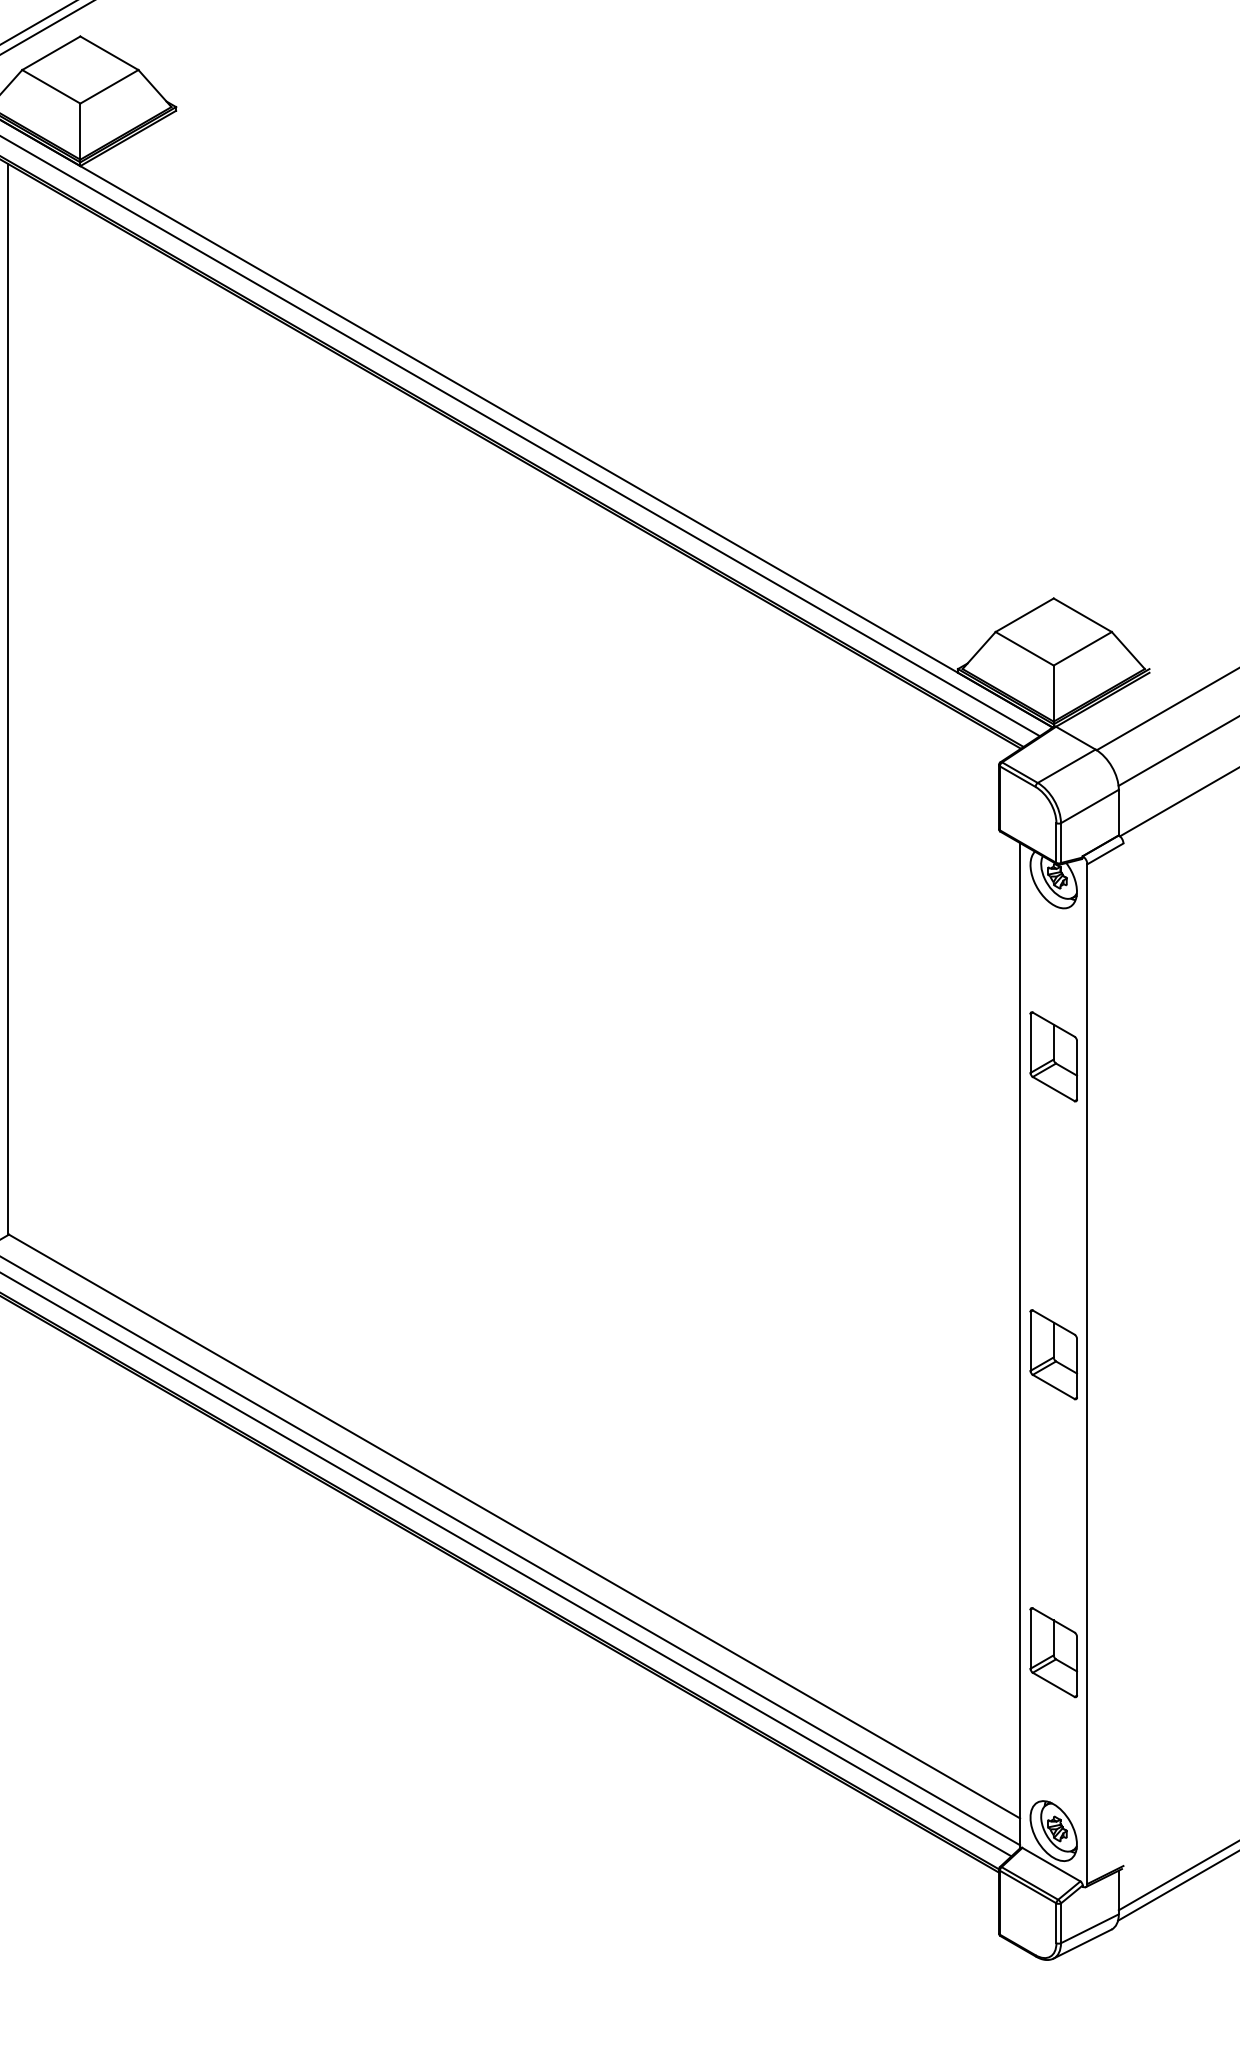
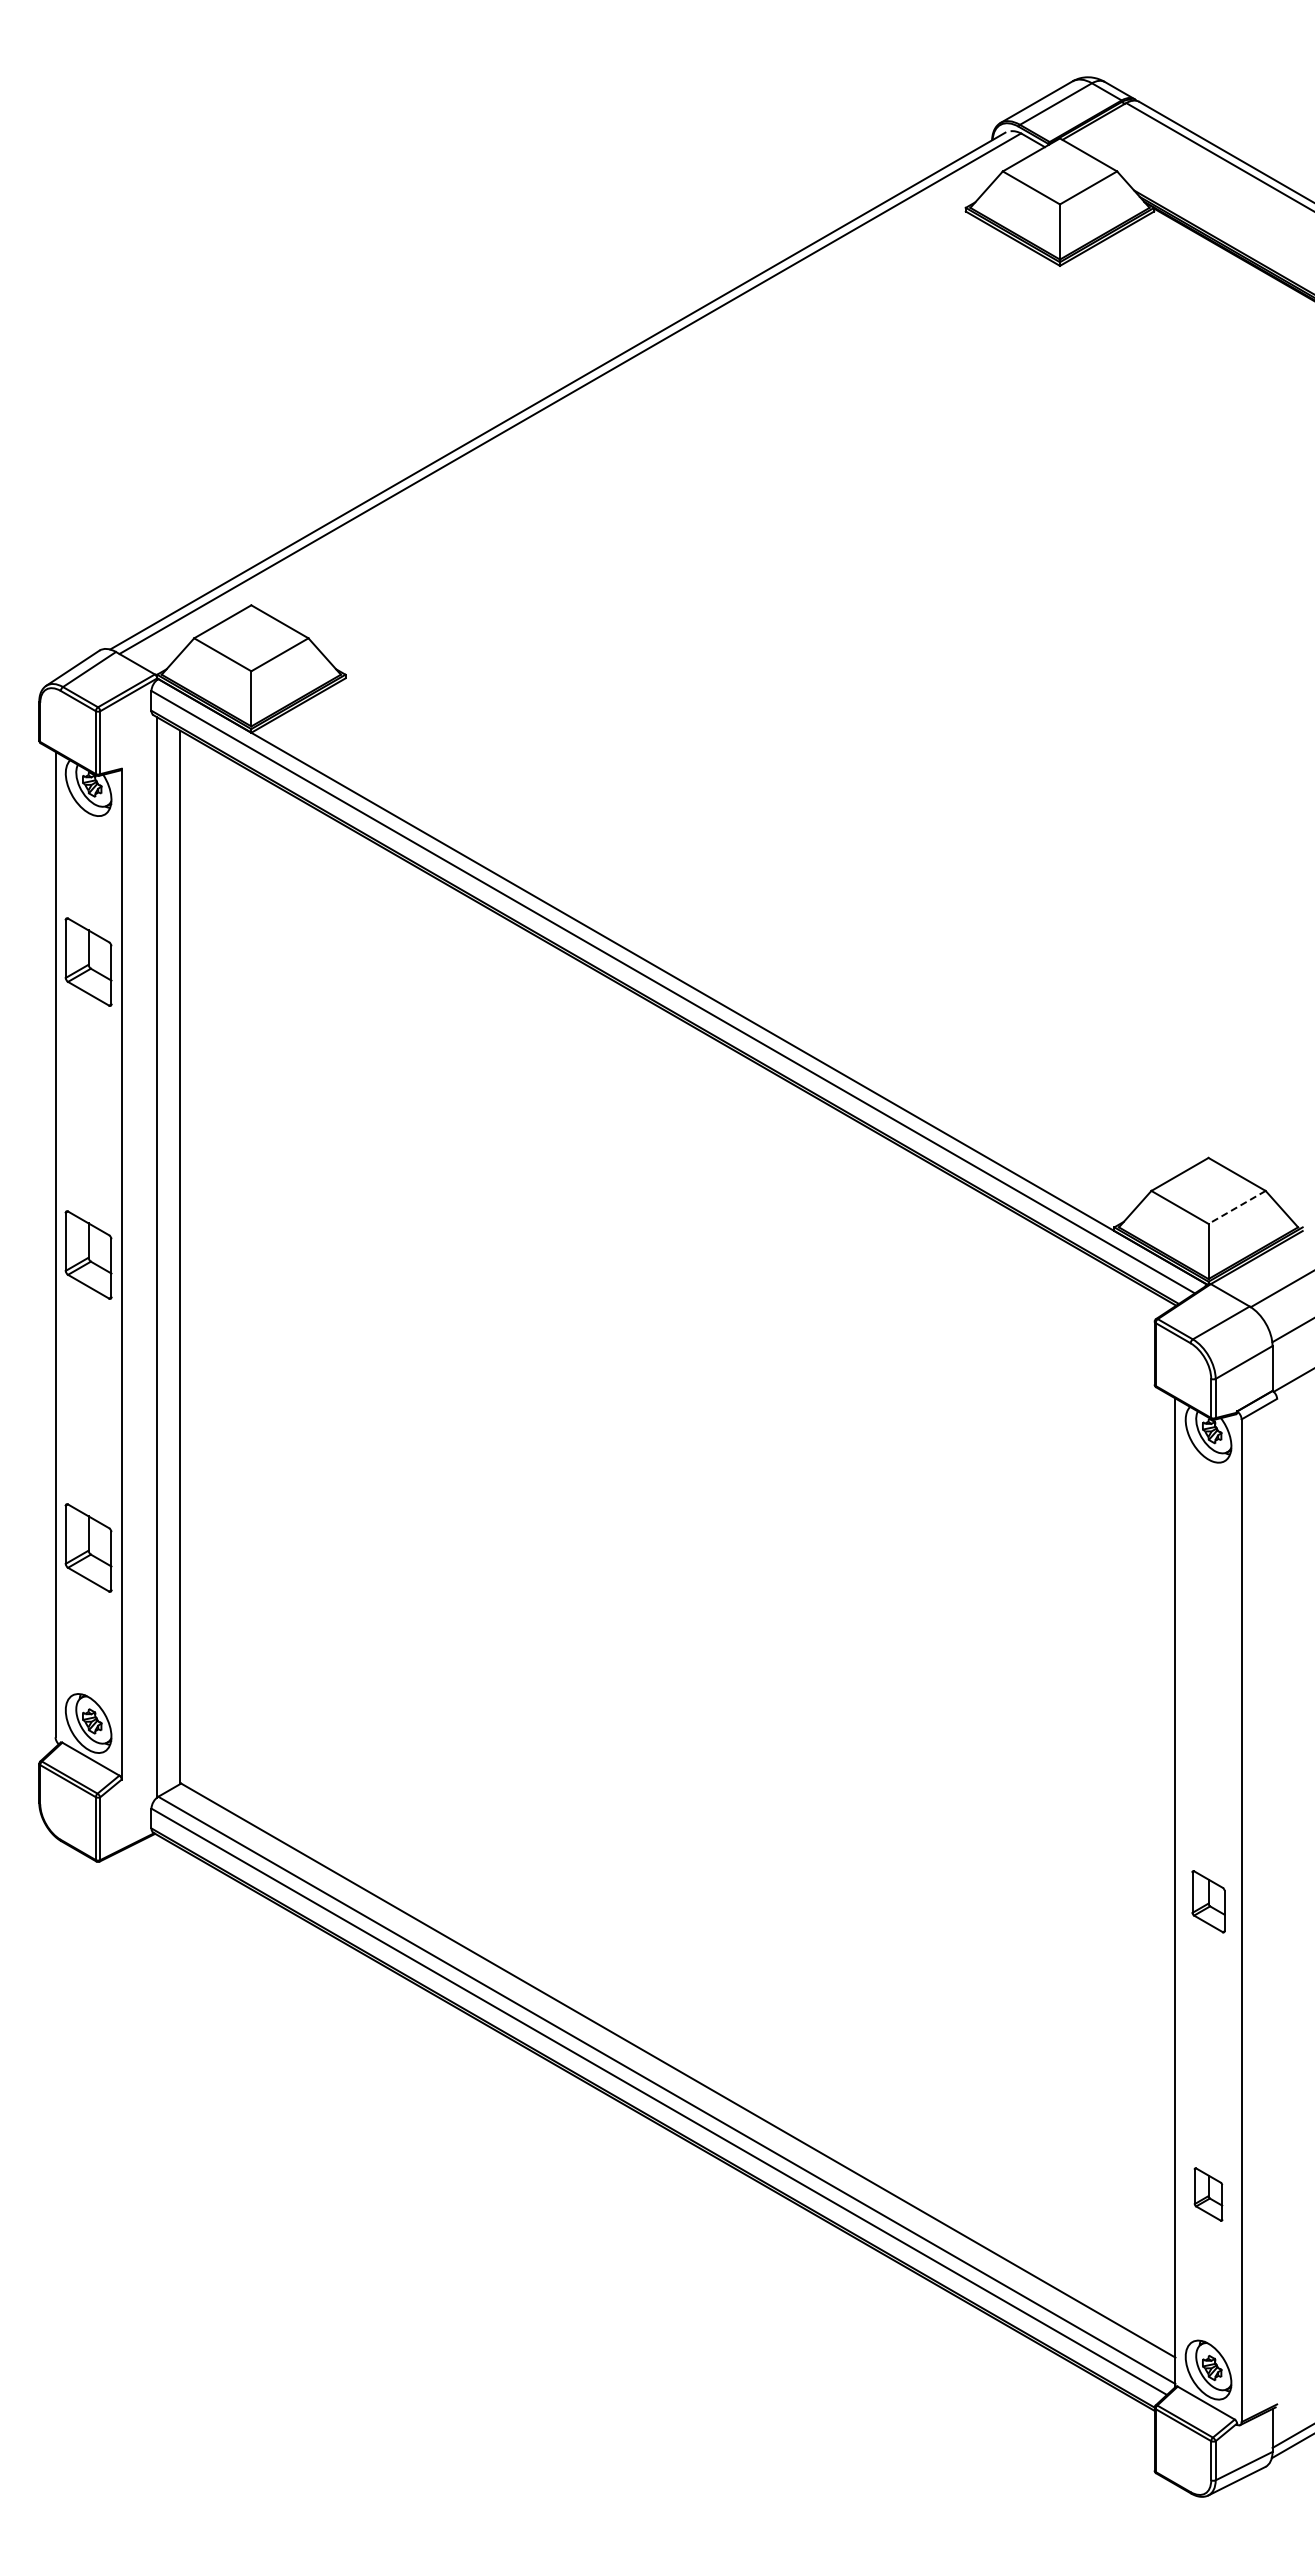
line: (1083, 648) -> (1237, 1207), solid -> dashed
part: (1053, 1056) -> (1208, 1608), removed
part: (1053, 1354) -> (1208, 1901), size x0.7
part: (1053, 1652) -> (1208, 2194), size x0.6

